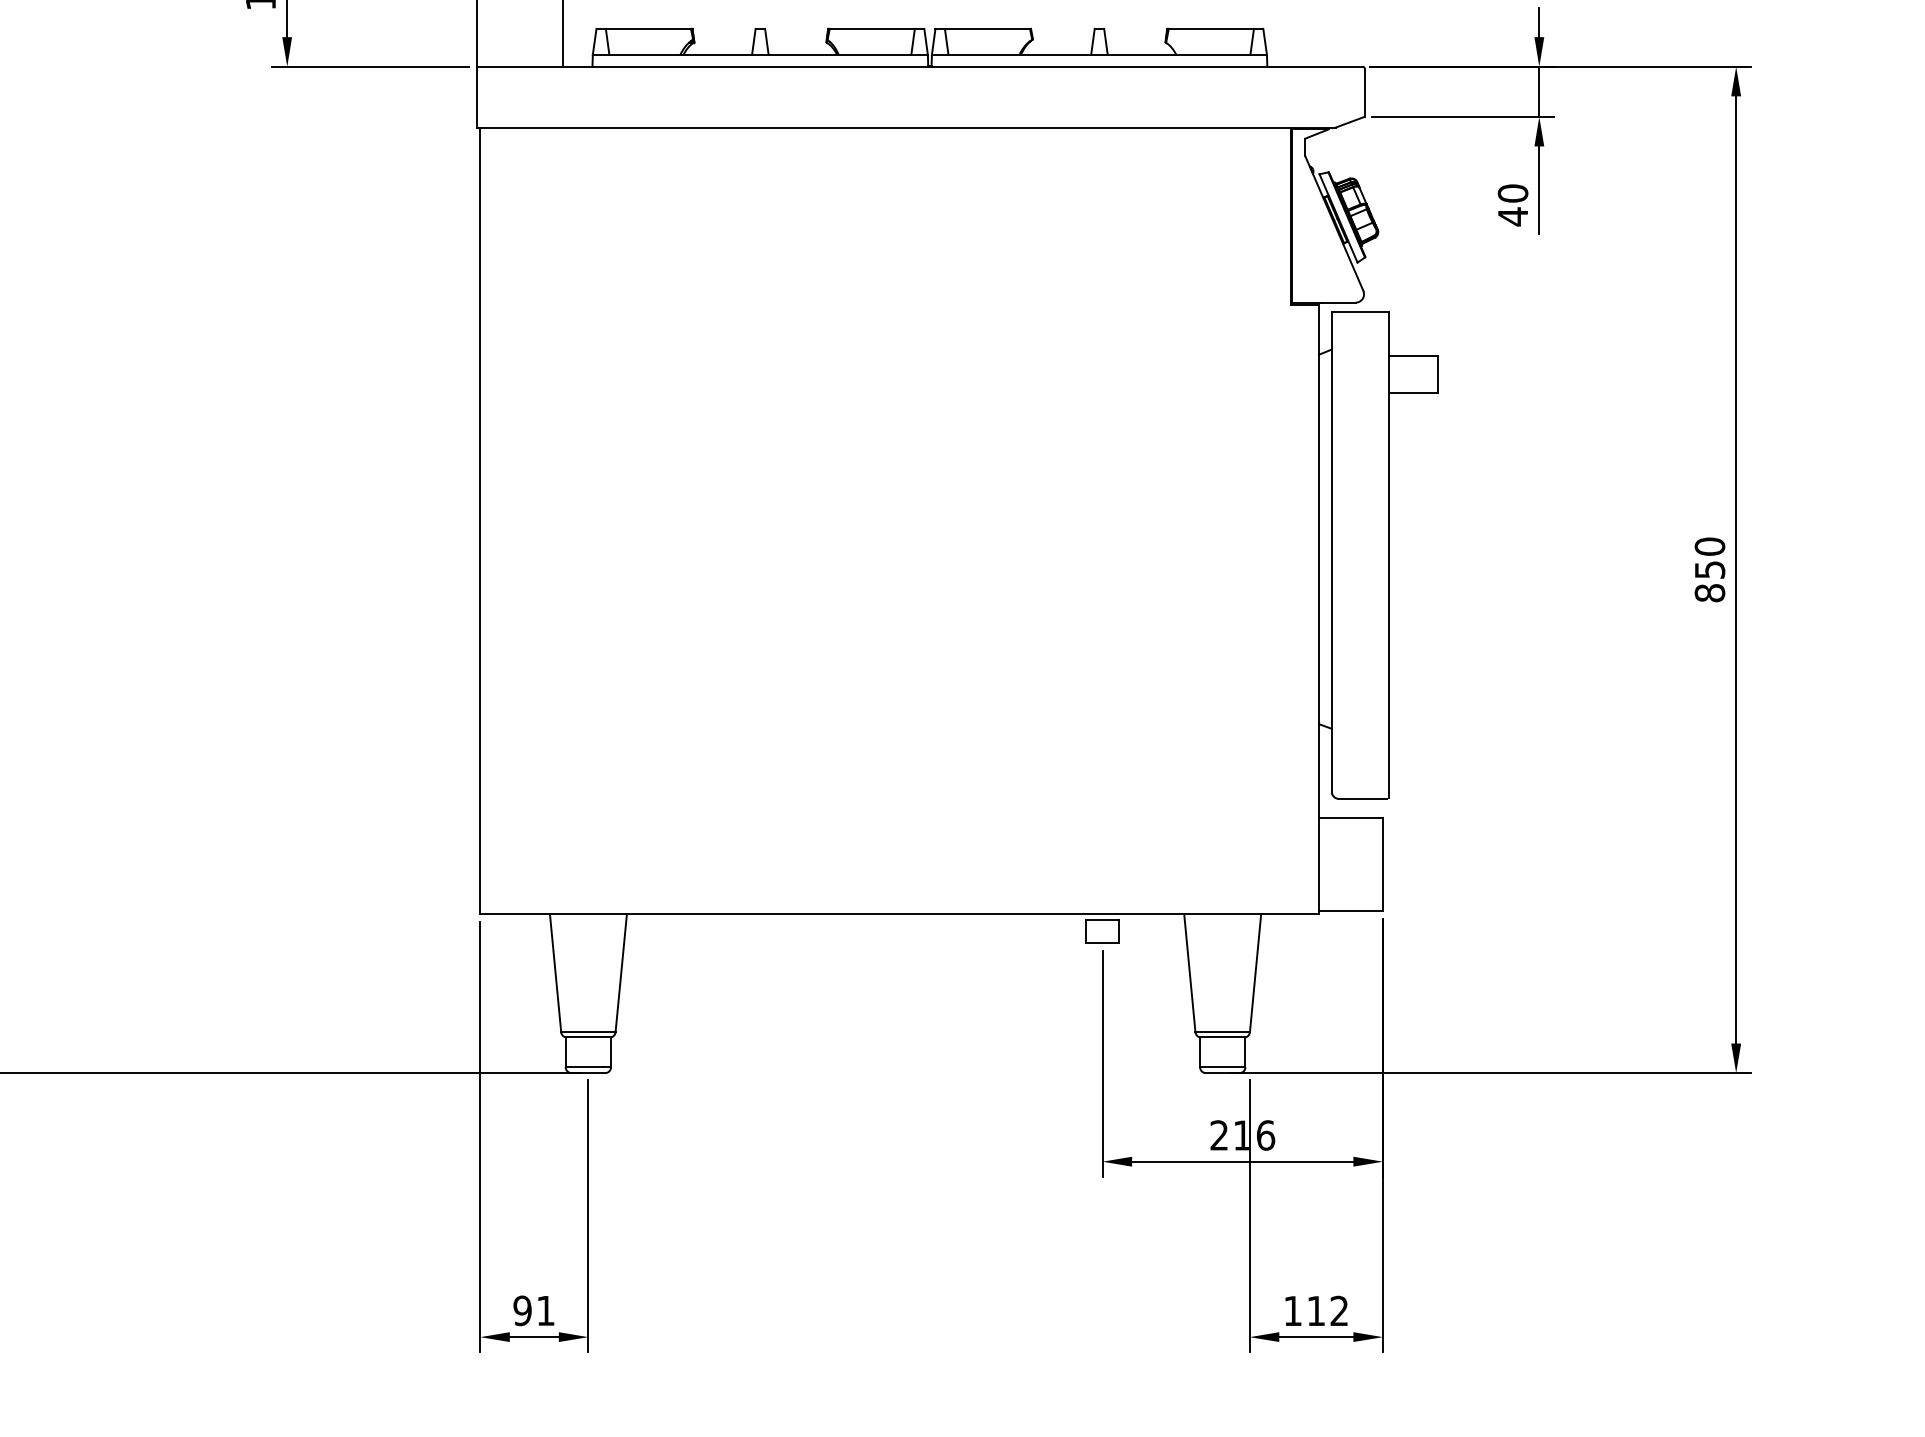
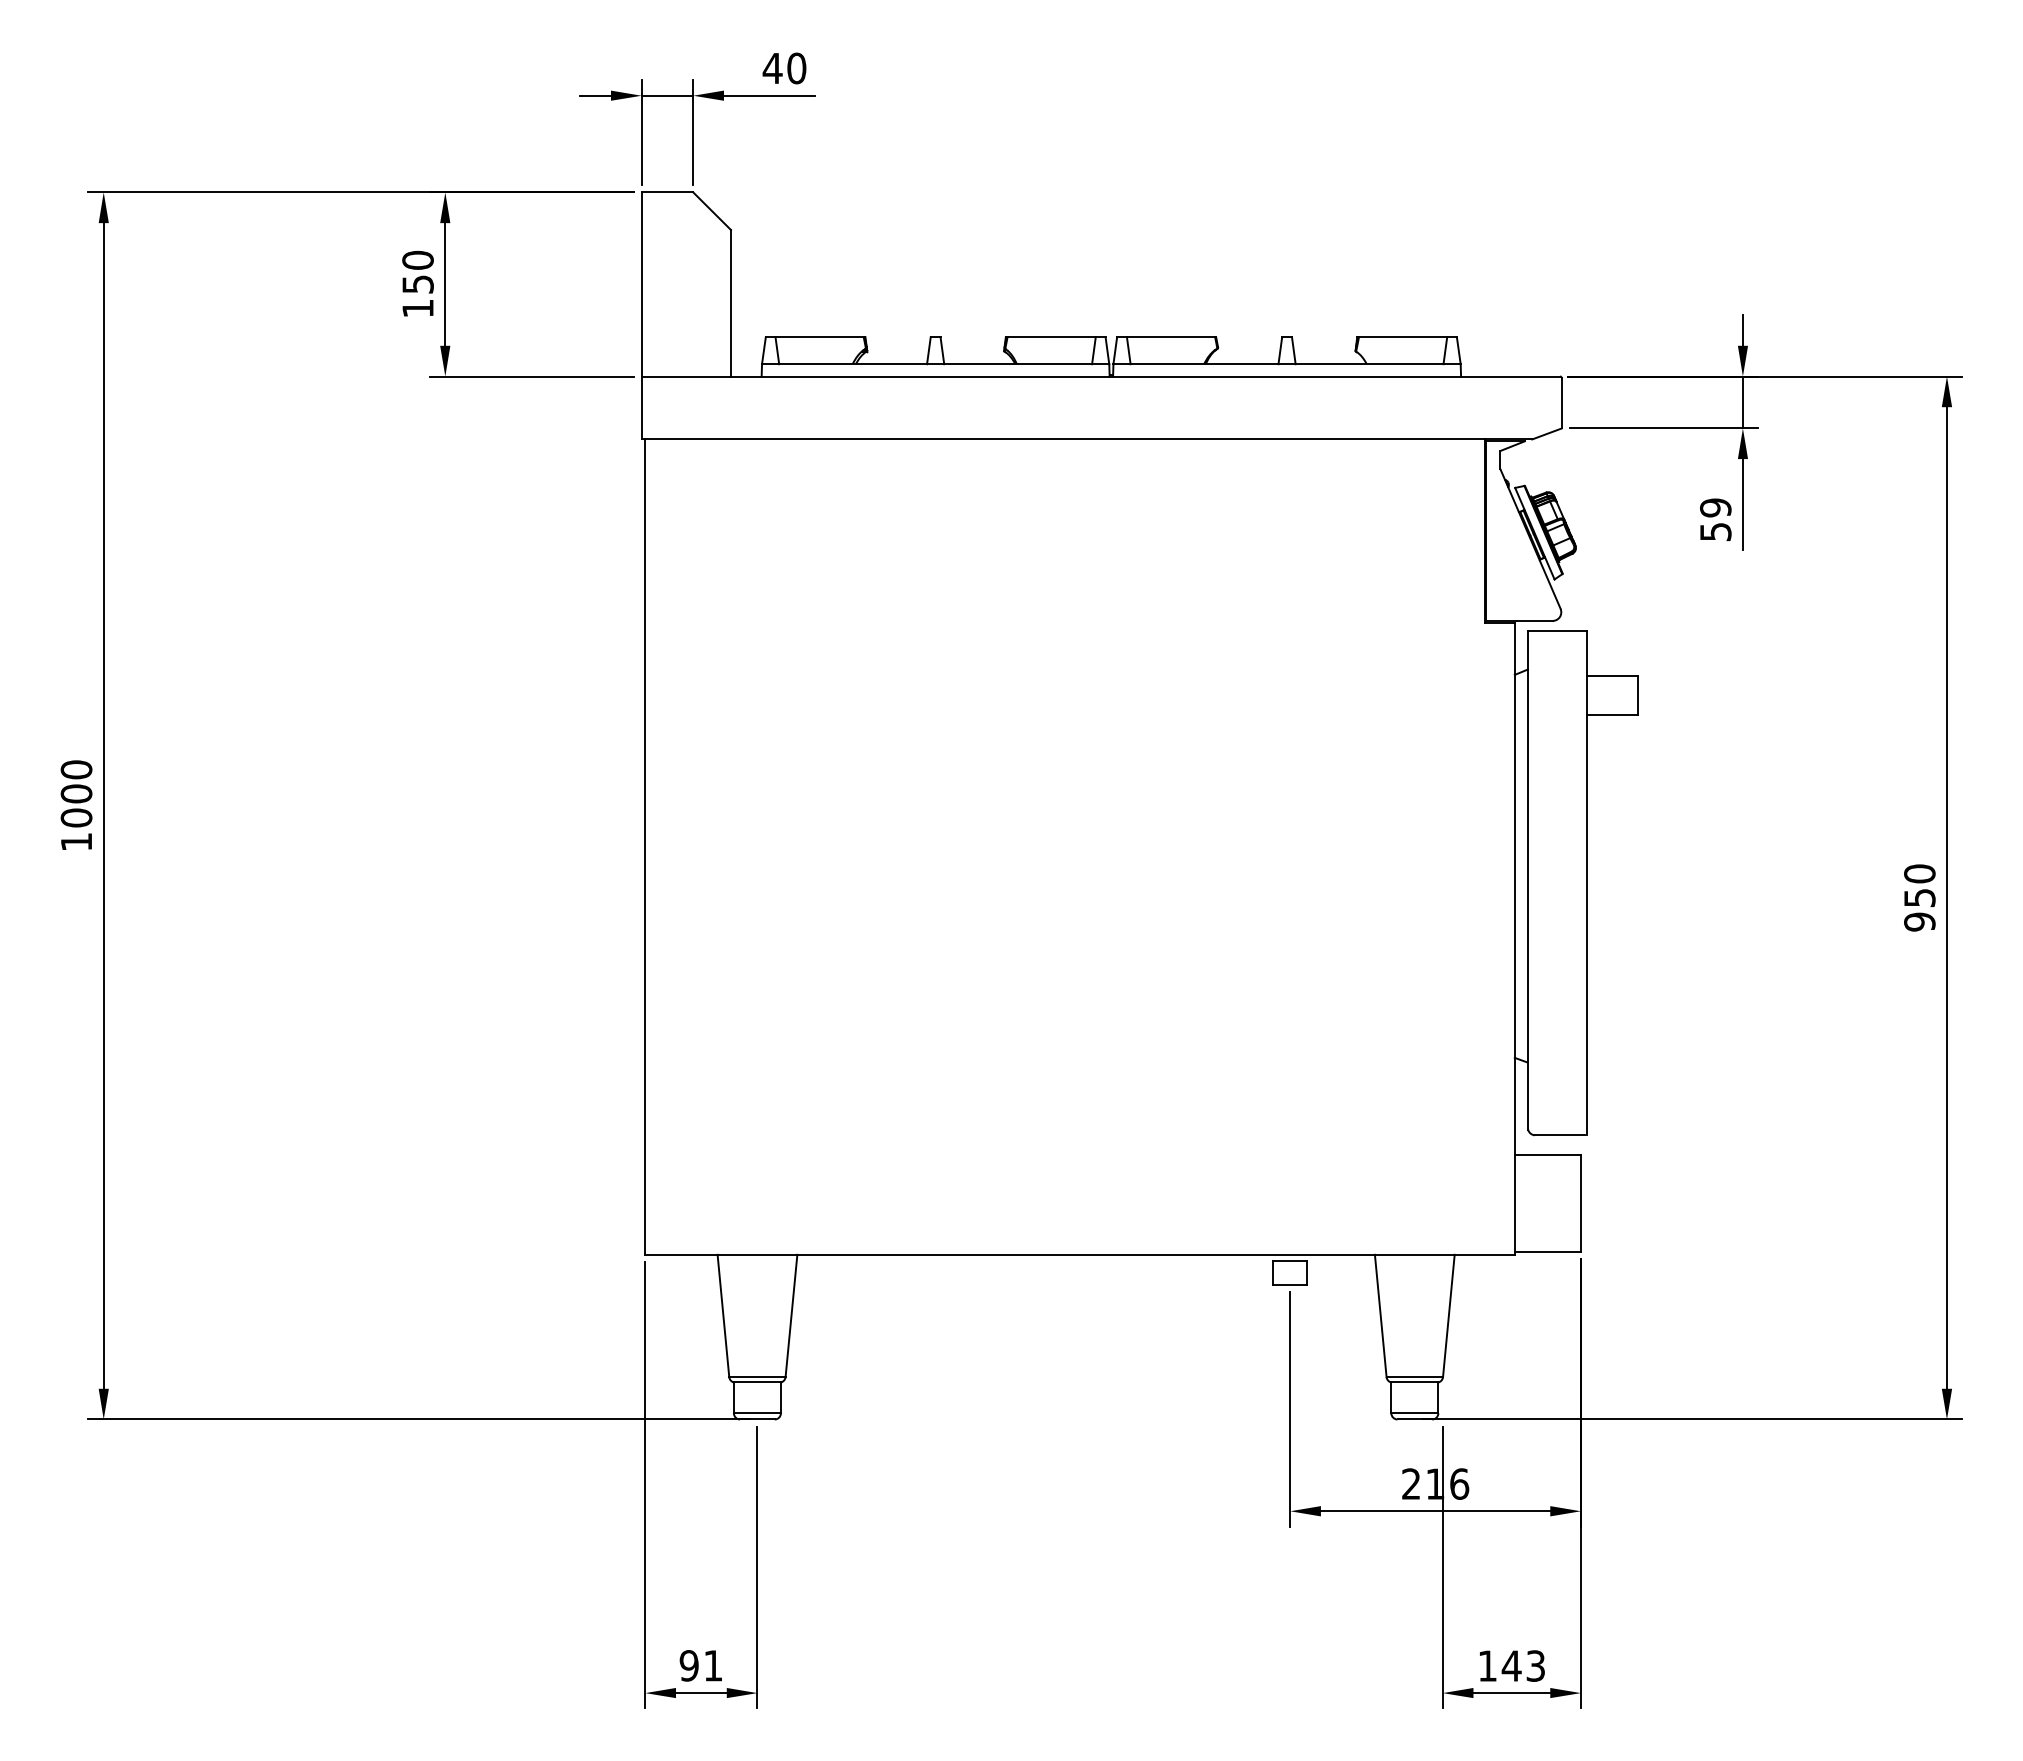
text: (1512, 205) -> (1715, 520), 40 -> 59
text: (1709, 592) -> (1919, 921), 850 -> 950
text: (1326, 1310) -> (1522, 1665), 112 -> 143

